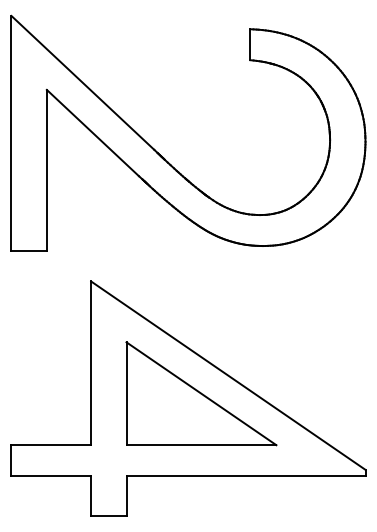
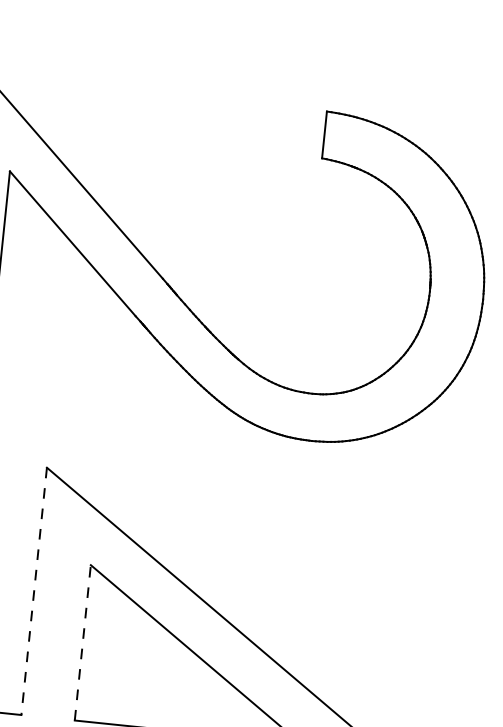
line: (91, 363) -> (34, 591), solid -> dashed
line: (126, 393) -> (82, 642), solid -> dashed

